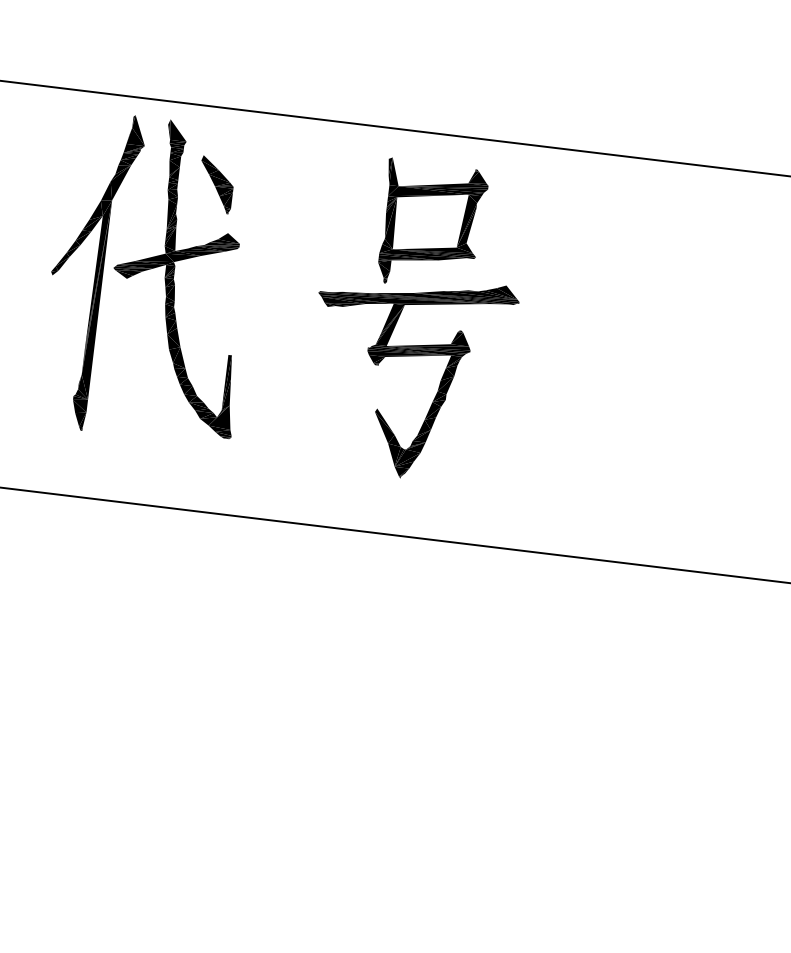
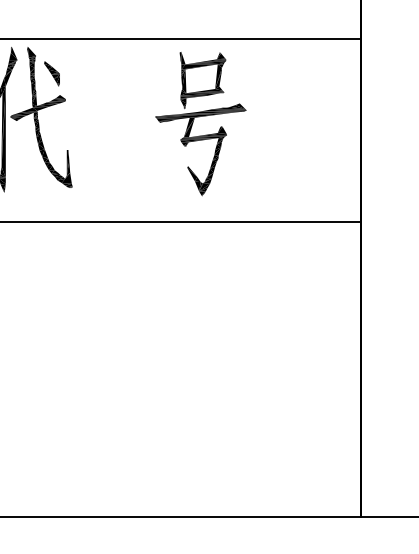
part: (414, 305) -> (199, 117), moved

